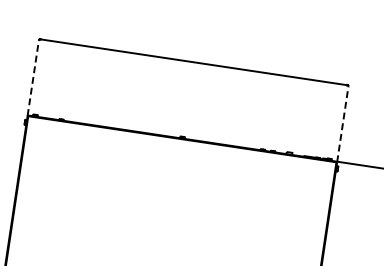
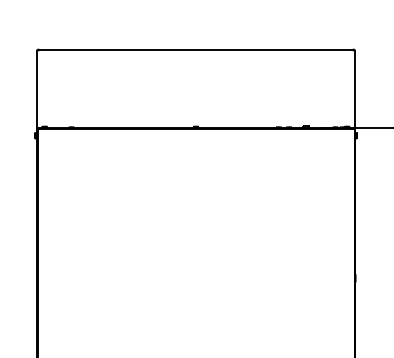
line: (33, 77) -> (36, 89), dashed -> solid
line: (343, 123) -> (355, 89), dashed -> solid

